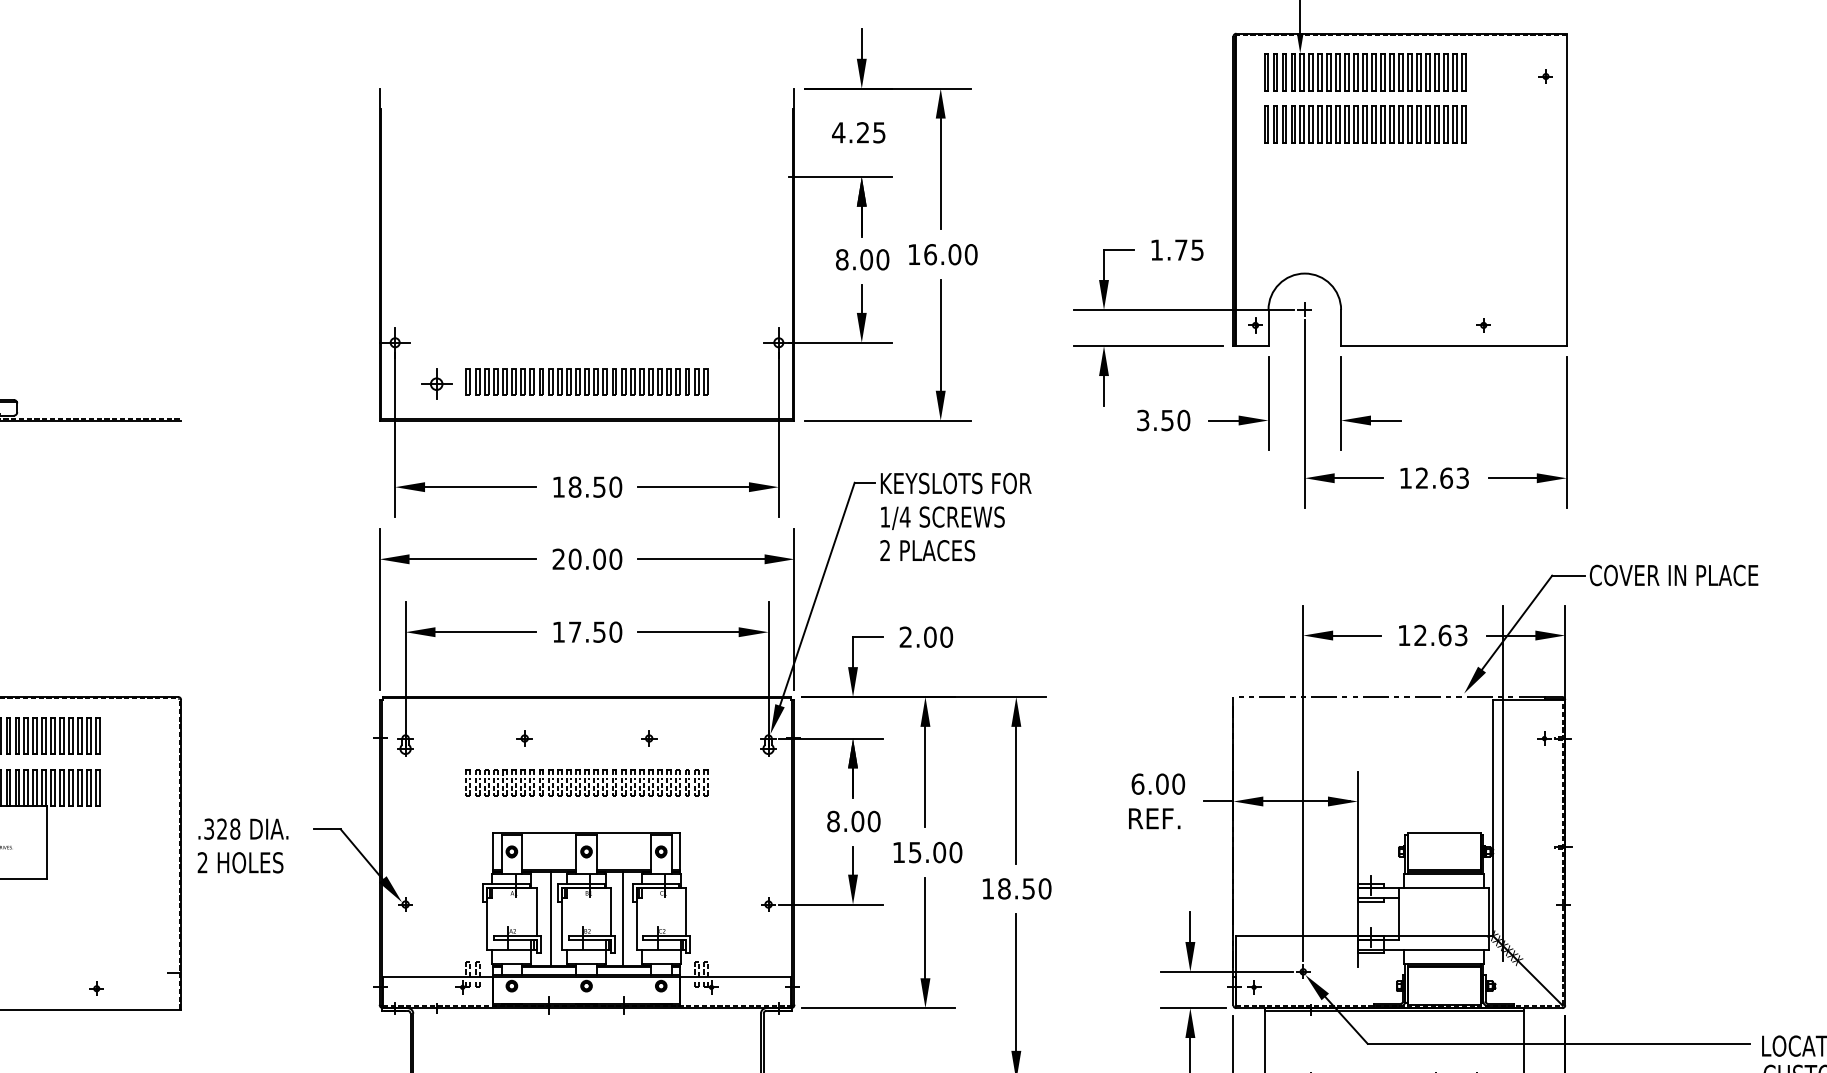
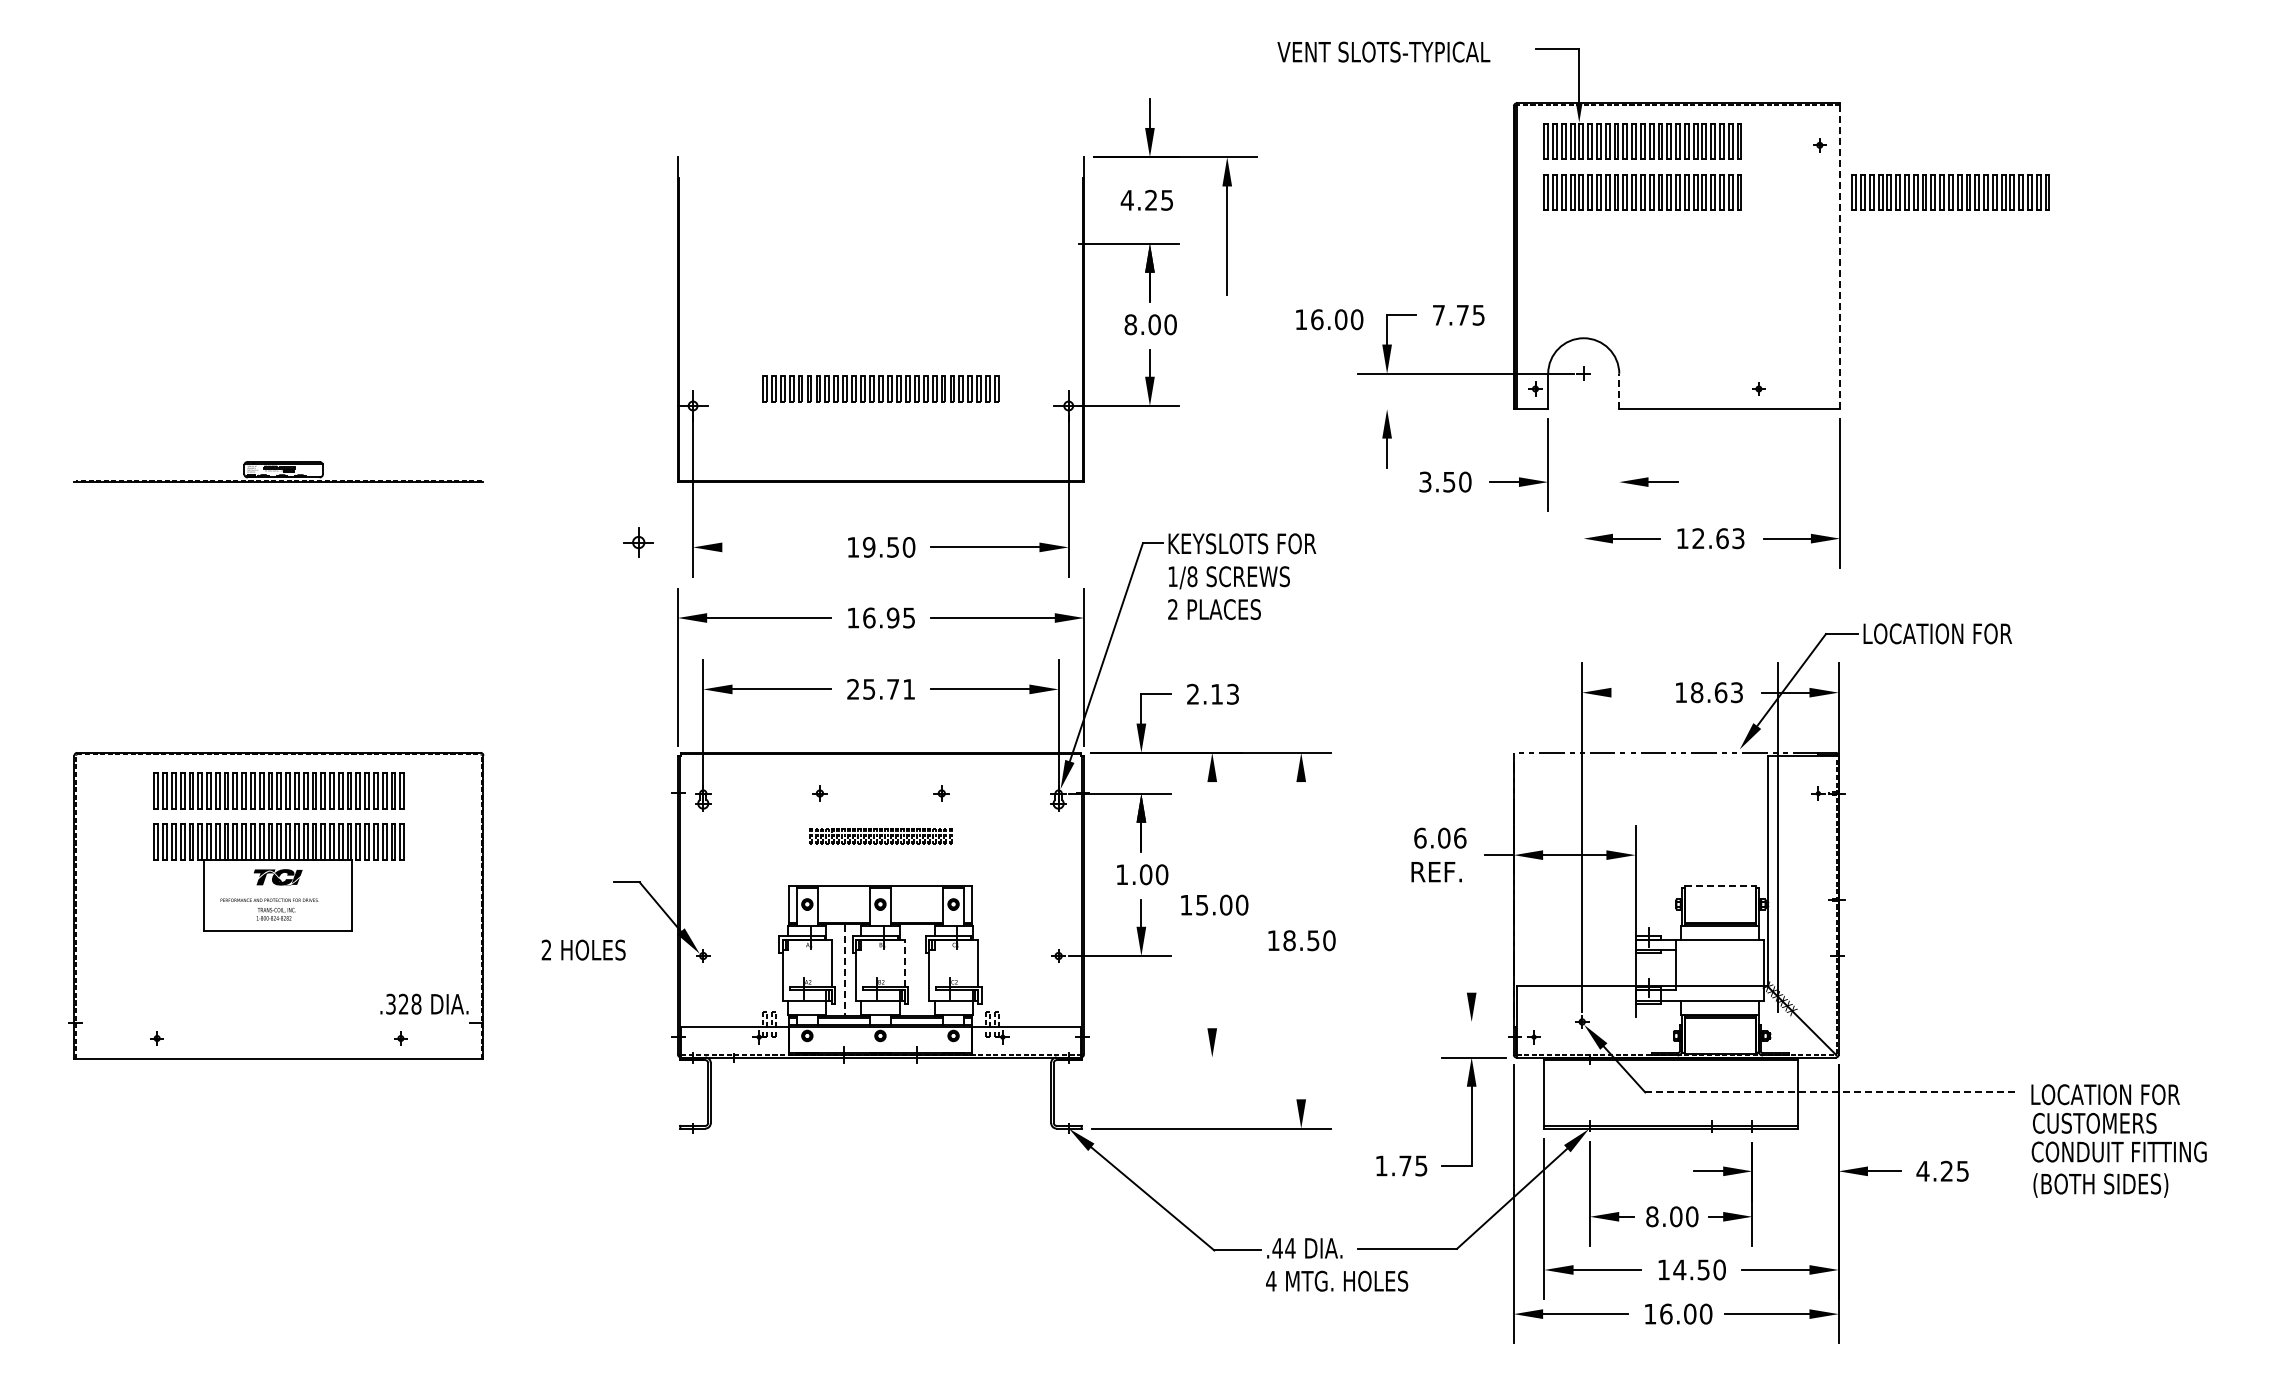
part: (1679, 124) -> (1950, 192), added
line: (1567, 191) -> (1840, 257), solid -> dashed
text: (1156, 250) -> (1438, 315), 1.75 -> 7.75
text: (943, 254) -> (1329, 319), moved
line: (1341, 327) -> (1619, 391), solid -> dashed
line: (1148, 346) -> (1430, 409), removed
part: (939, 350) -> (1226, 413), removed
part: (586, 381) -> (880, 388), moved
part: (436, 384) -> (638, 542), moved
line: (1341, 403) -> (1619, 465), removed
line: (1304, 413) -> (1583, 475), removed
line: (480, 487) -> (776, 547), removed
text: (575, 487) -> (869, 547), 18.50 -> 19.50
text: (905, 516) -> (1192, 576), 1/4 -> 1/8
text: (587, 558) -> (881, 617), 20.00 -> 16.95
text: (1673, 575) -> (1944, 633), COVER IN PLACE -> LOCATION FOR
text: (587, 632) -> (881, 689), 17.50 -> 25.71
line: (1356, 635) -> (1634, 692), removed
text: (1421, 635) -> (1697, 692), 12.63 -> 18.63
text: (937, 636) -> (1224, 693), 2.00 -> 2.13
line: (925, 777) -> (1212, 831), removed
part: (586, 782) -> (880, 836), size x0.6
text: (1178, 783) -> (1460, 837), 6.00 -> 6.06
line: (1016, 794) -> (1301, 848), removed
text: (833, 821) -> (1122, 874), 8.00 -> 1.00
text: (243, 828) -> (424, 1003), moved
line: (1444, 833) -> (1720, 886), solid -> dashed
text: (240, 862) -> (583, 949), moved
line: (611, 911) -> (904, 962), solid -> dashed
line: (623, 918) -> (916, 969), removed
line: (550, 919) -> (845, 970), solid -> dashed
line: (1190, 926) -> (1471, 977), removed
line: (925, 927) -> (1212, 978), removed
line: (1226, 971) -> (1507, 1021), removed
line: (1016, 982) -> (1301, 1032), removed
line: (878, 1008) -> (1166, 1057), removed
line: (1558, 1043) -> (1832, 1092), solid -> dashed

